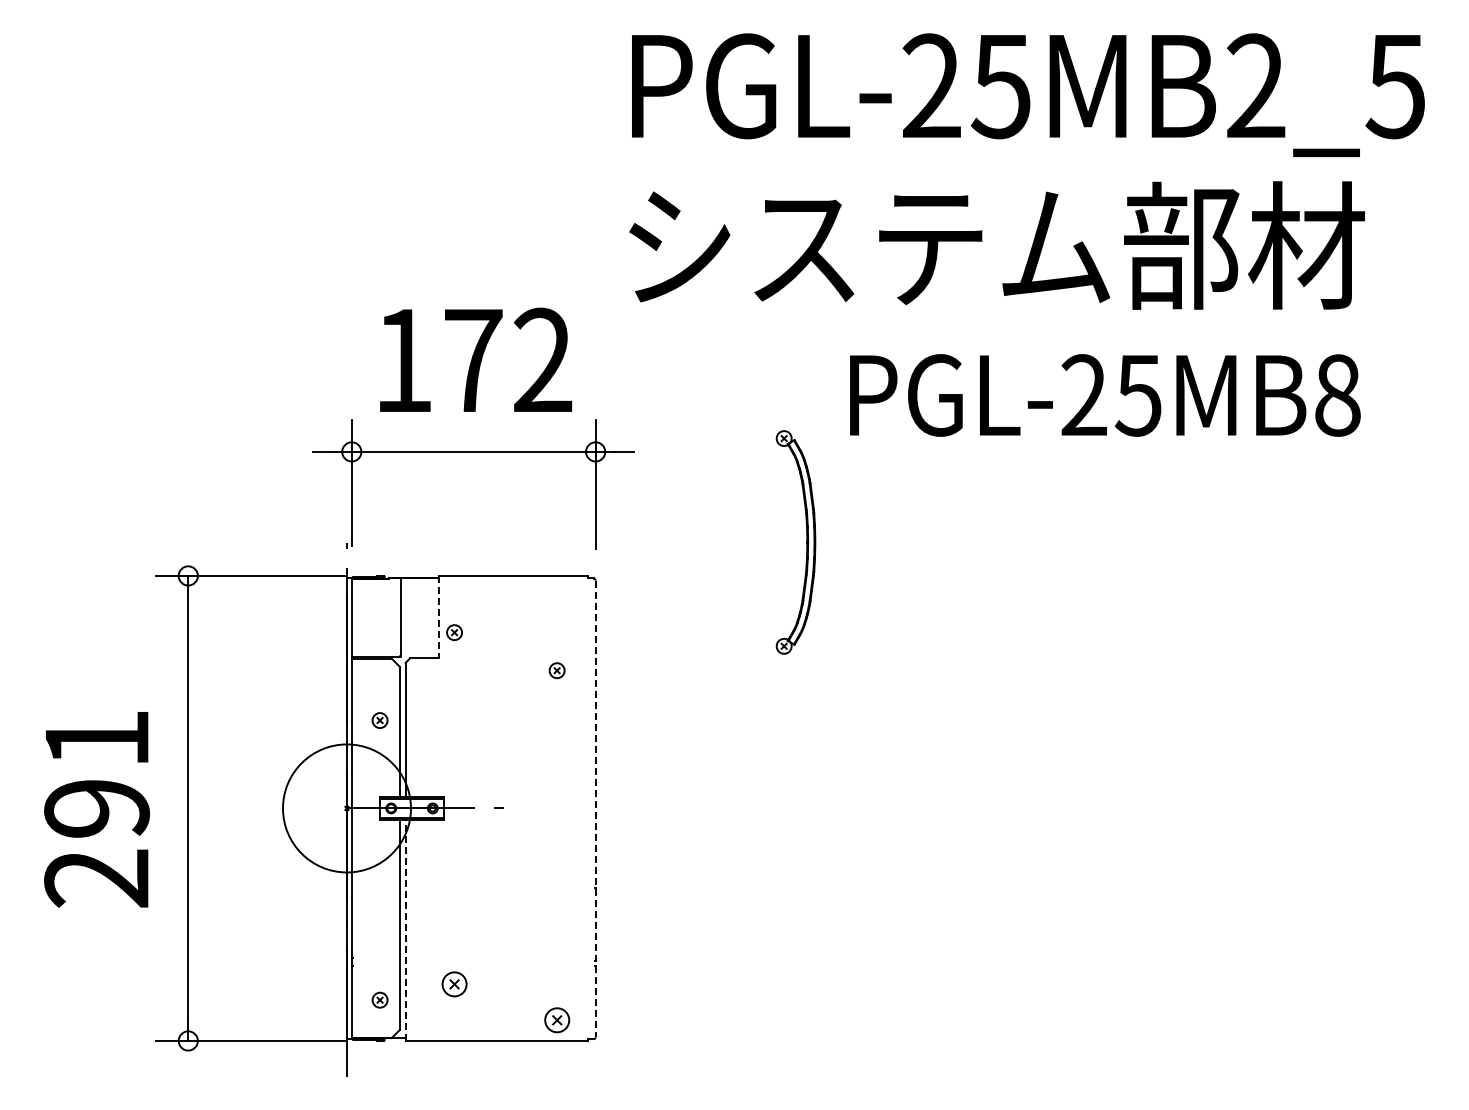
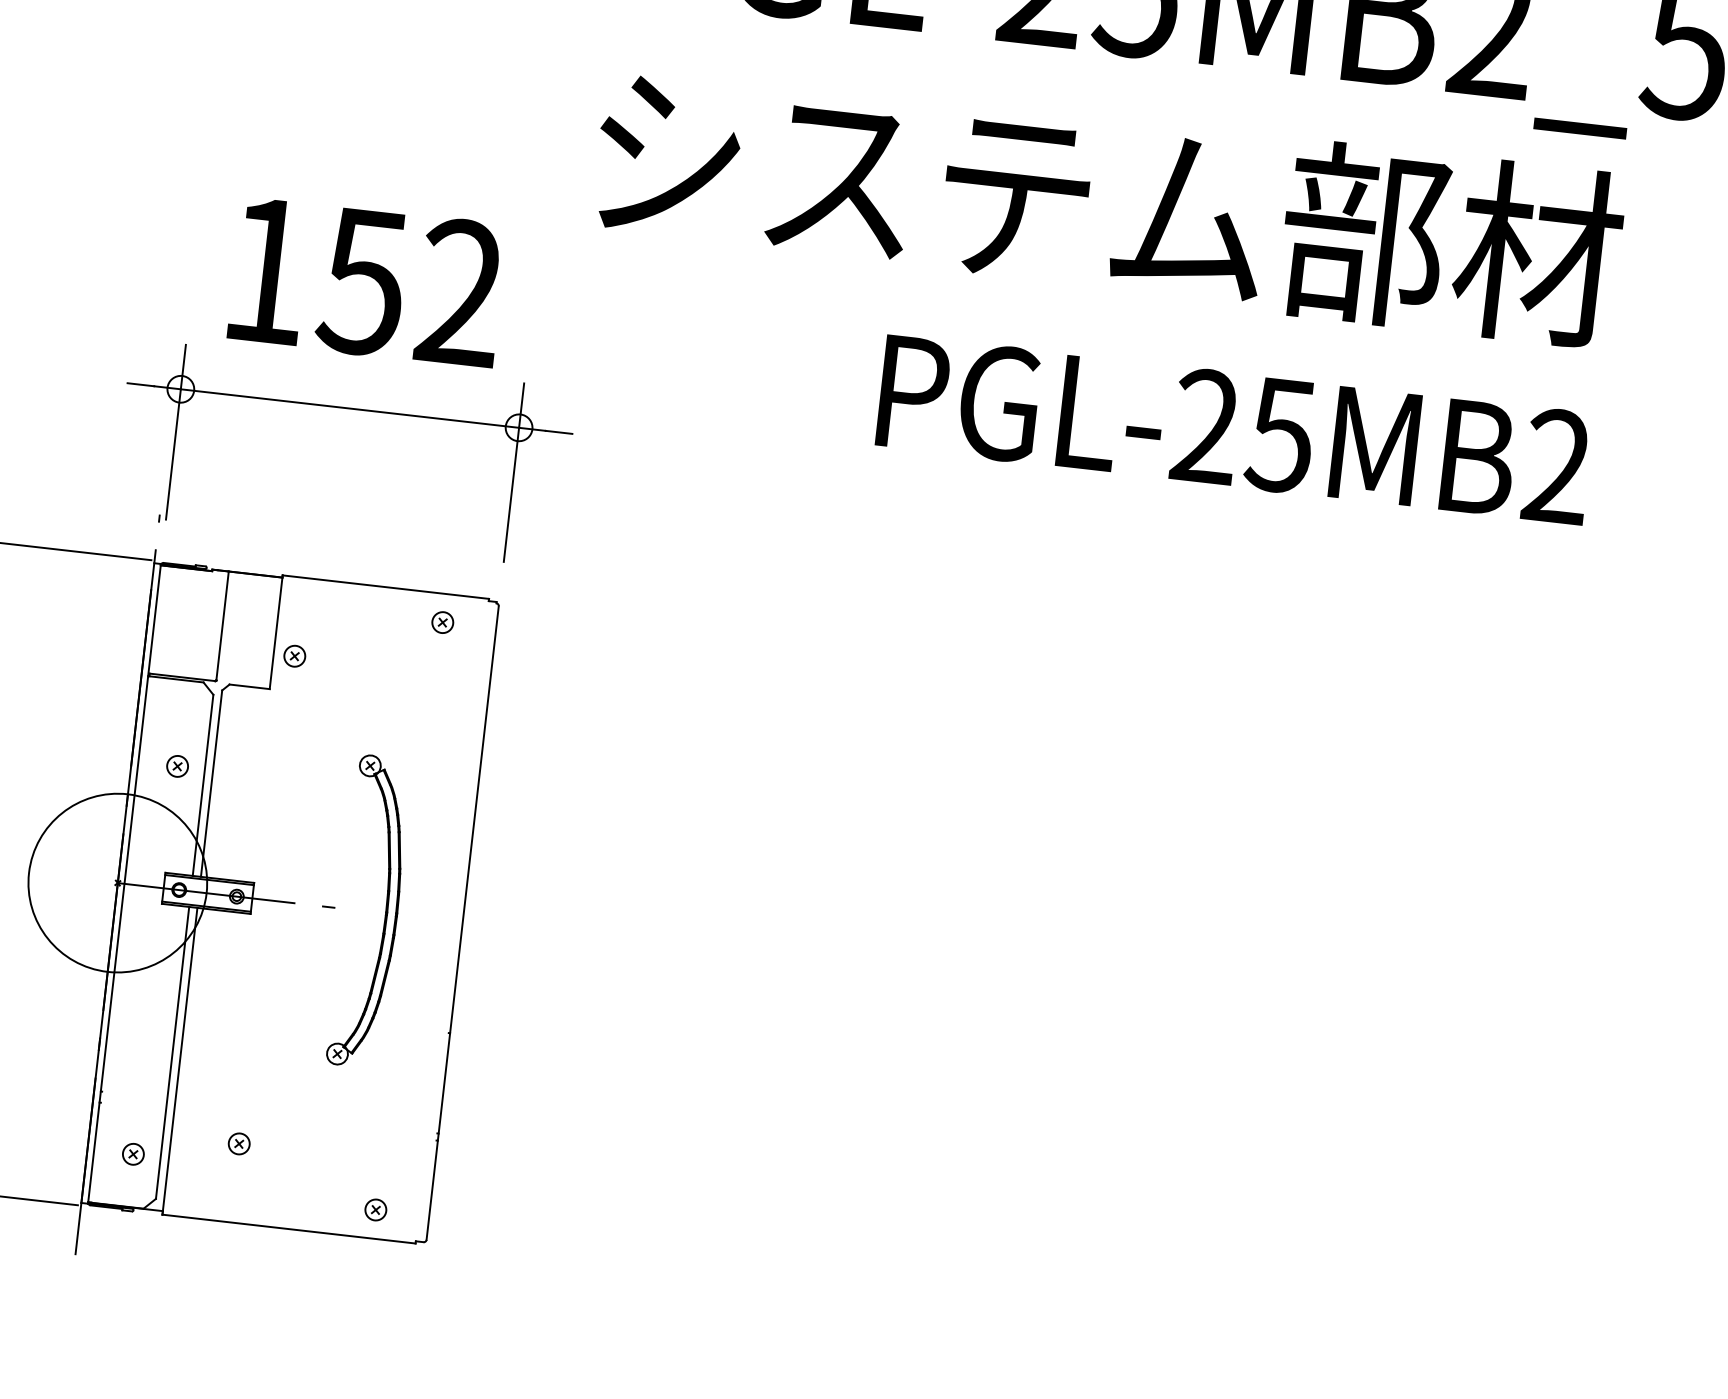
text: (472, 361) -> (362, 282), 172 -> 152
text: (1337, 395) -> (1557, 466), PGL-25MB8 -> PGL-25MB2
part: (806, 542) -> (384, 913), moved
line: (439, 617) -> (276, 632), dashed -> solid
part: (556, 670) -> (441, 622), moved
line: (595, 809) -> (462, 923), dashed -> solid
line: (405, 930) -> (179, 1061), dashed -> solid
part: (454, 983) -> (239, 1142), size x0.62
part: (556, 1019) -> (375, 1208), size x0.62

